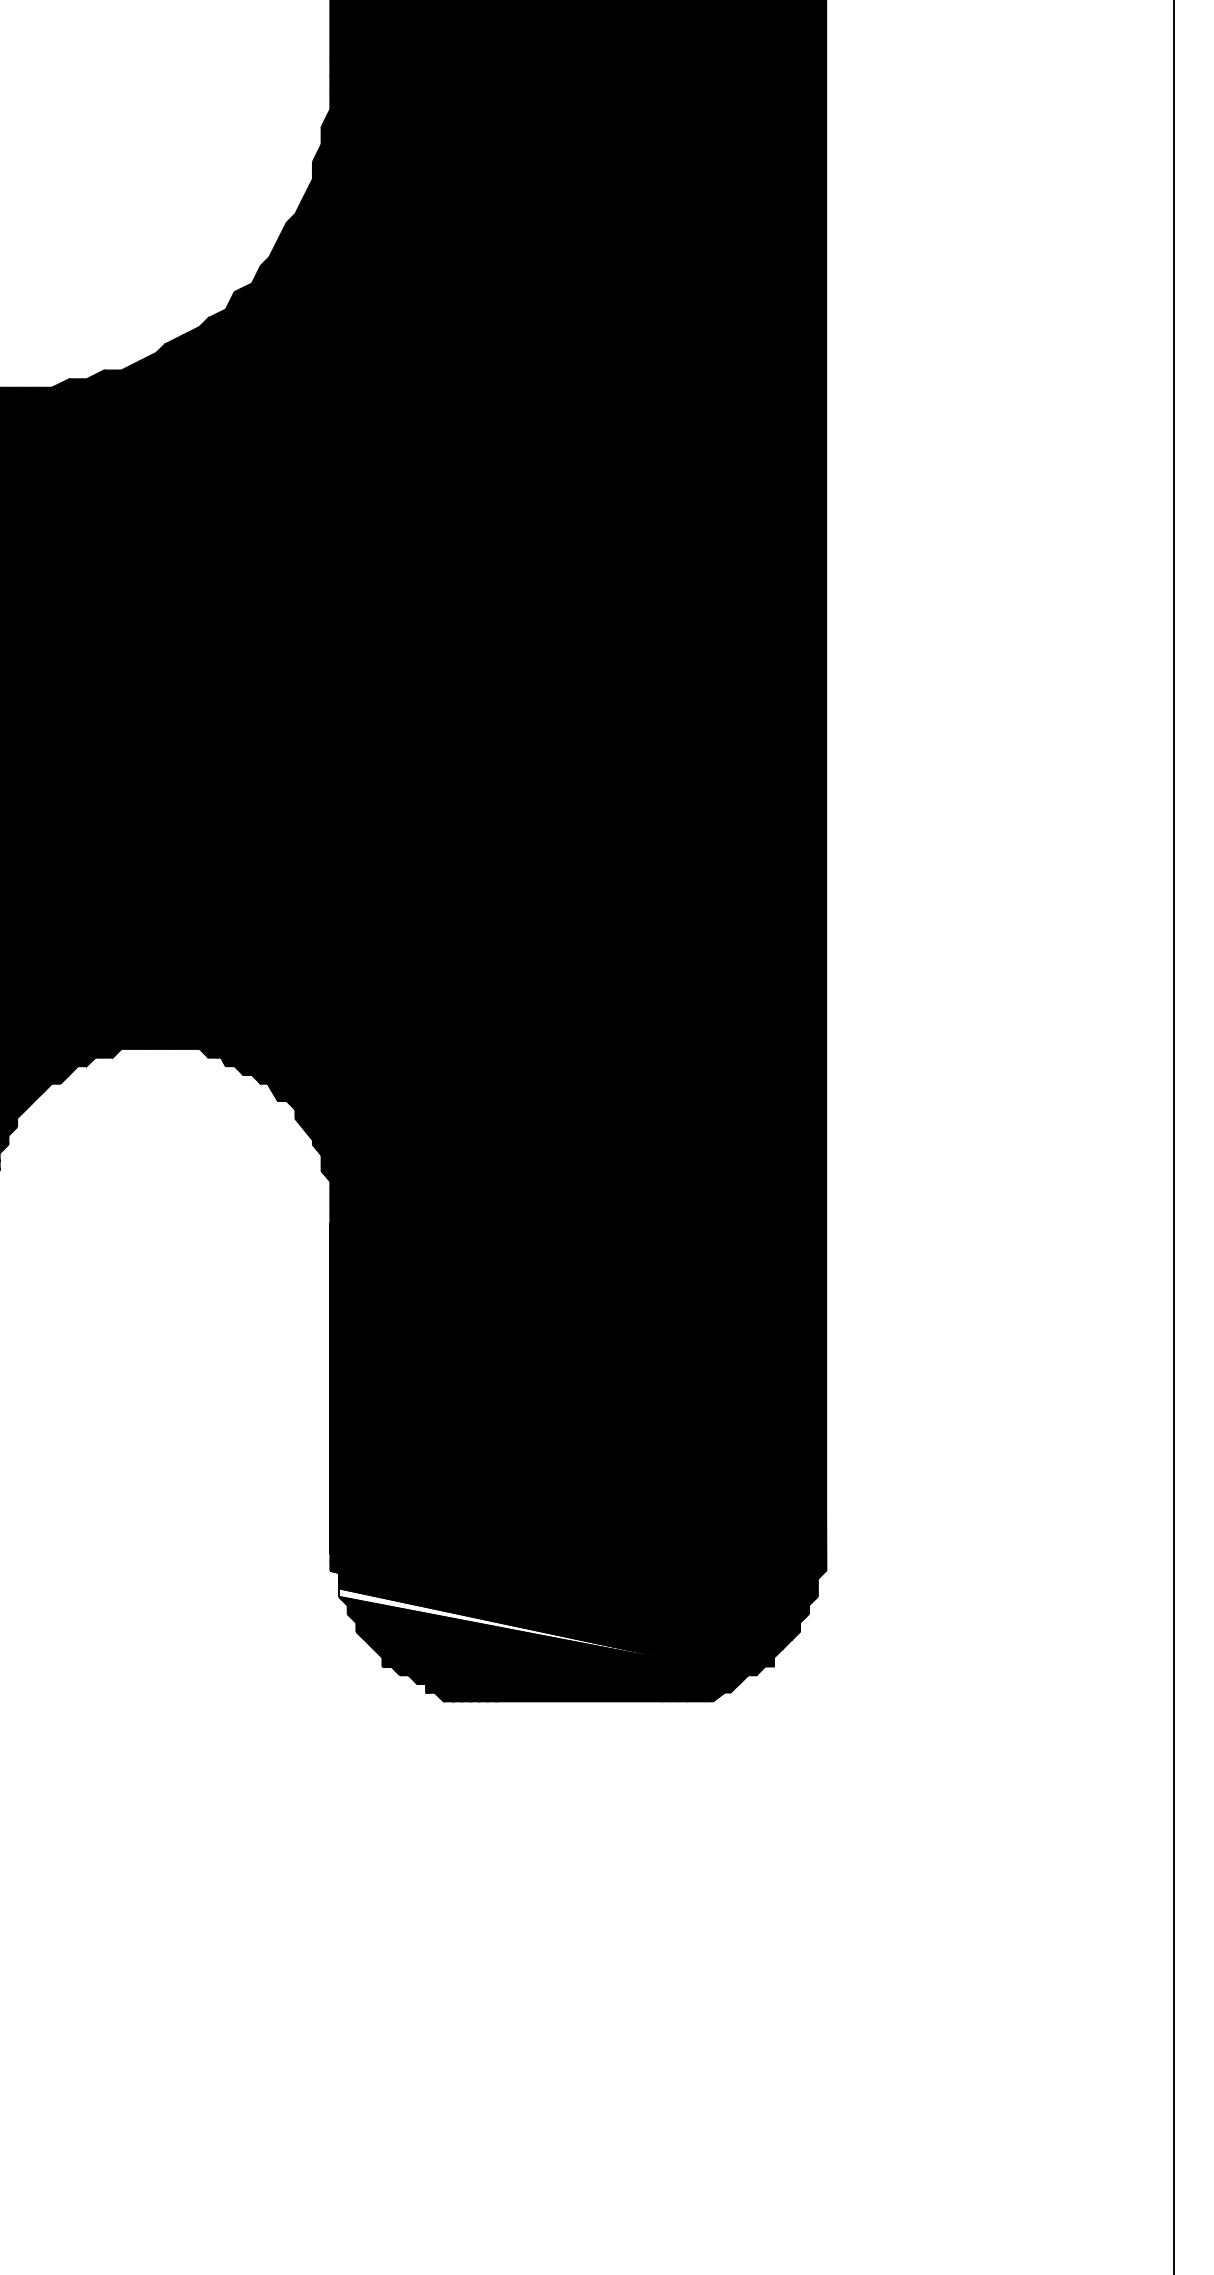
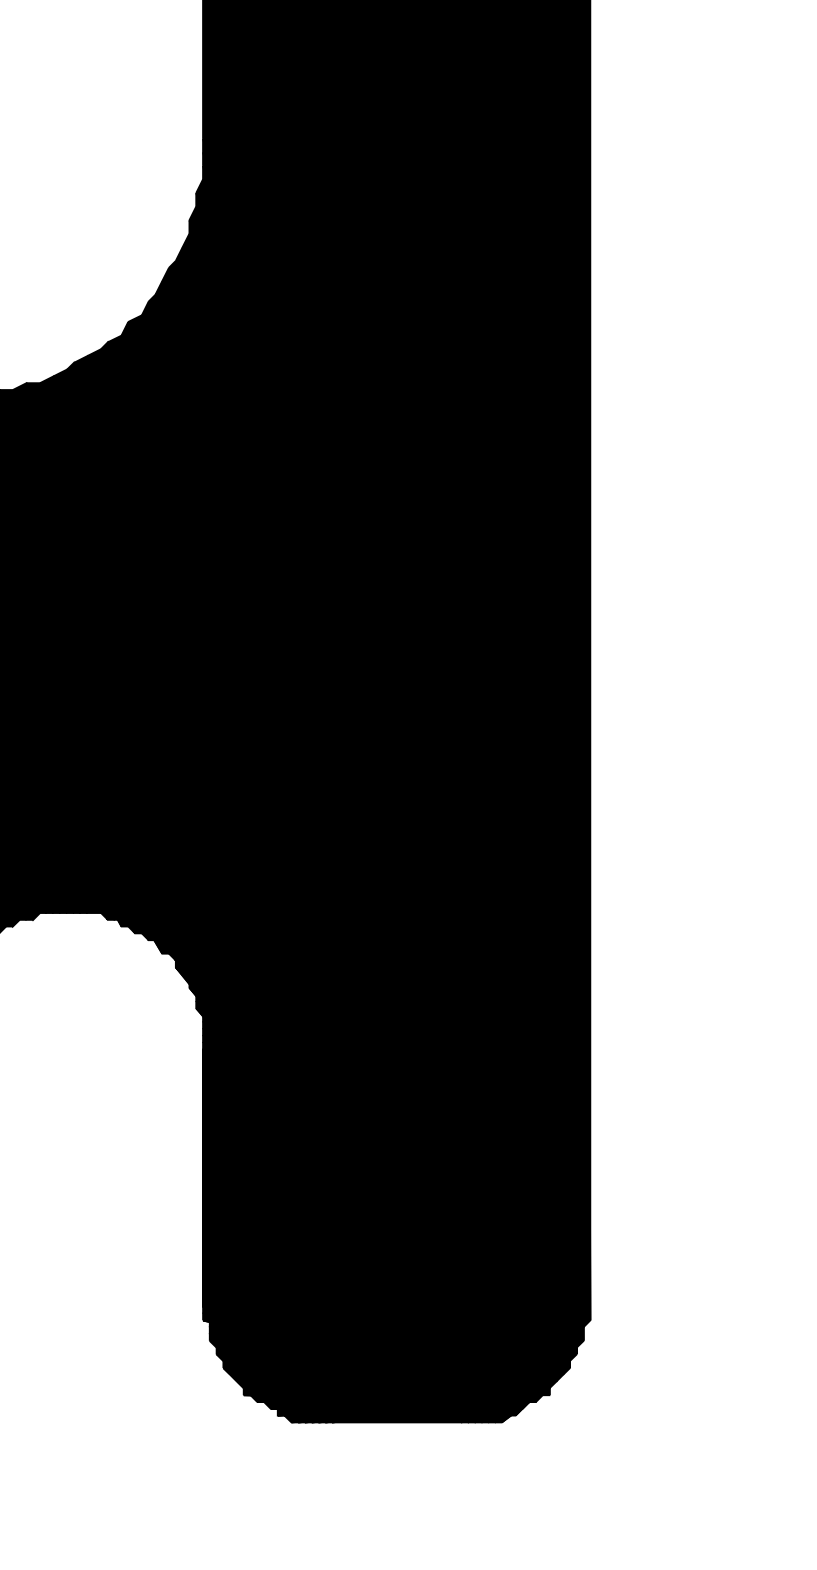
fill: (542, 1631) -> (368, 1367), added

